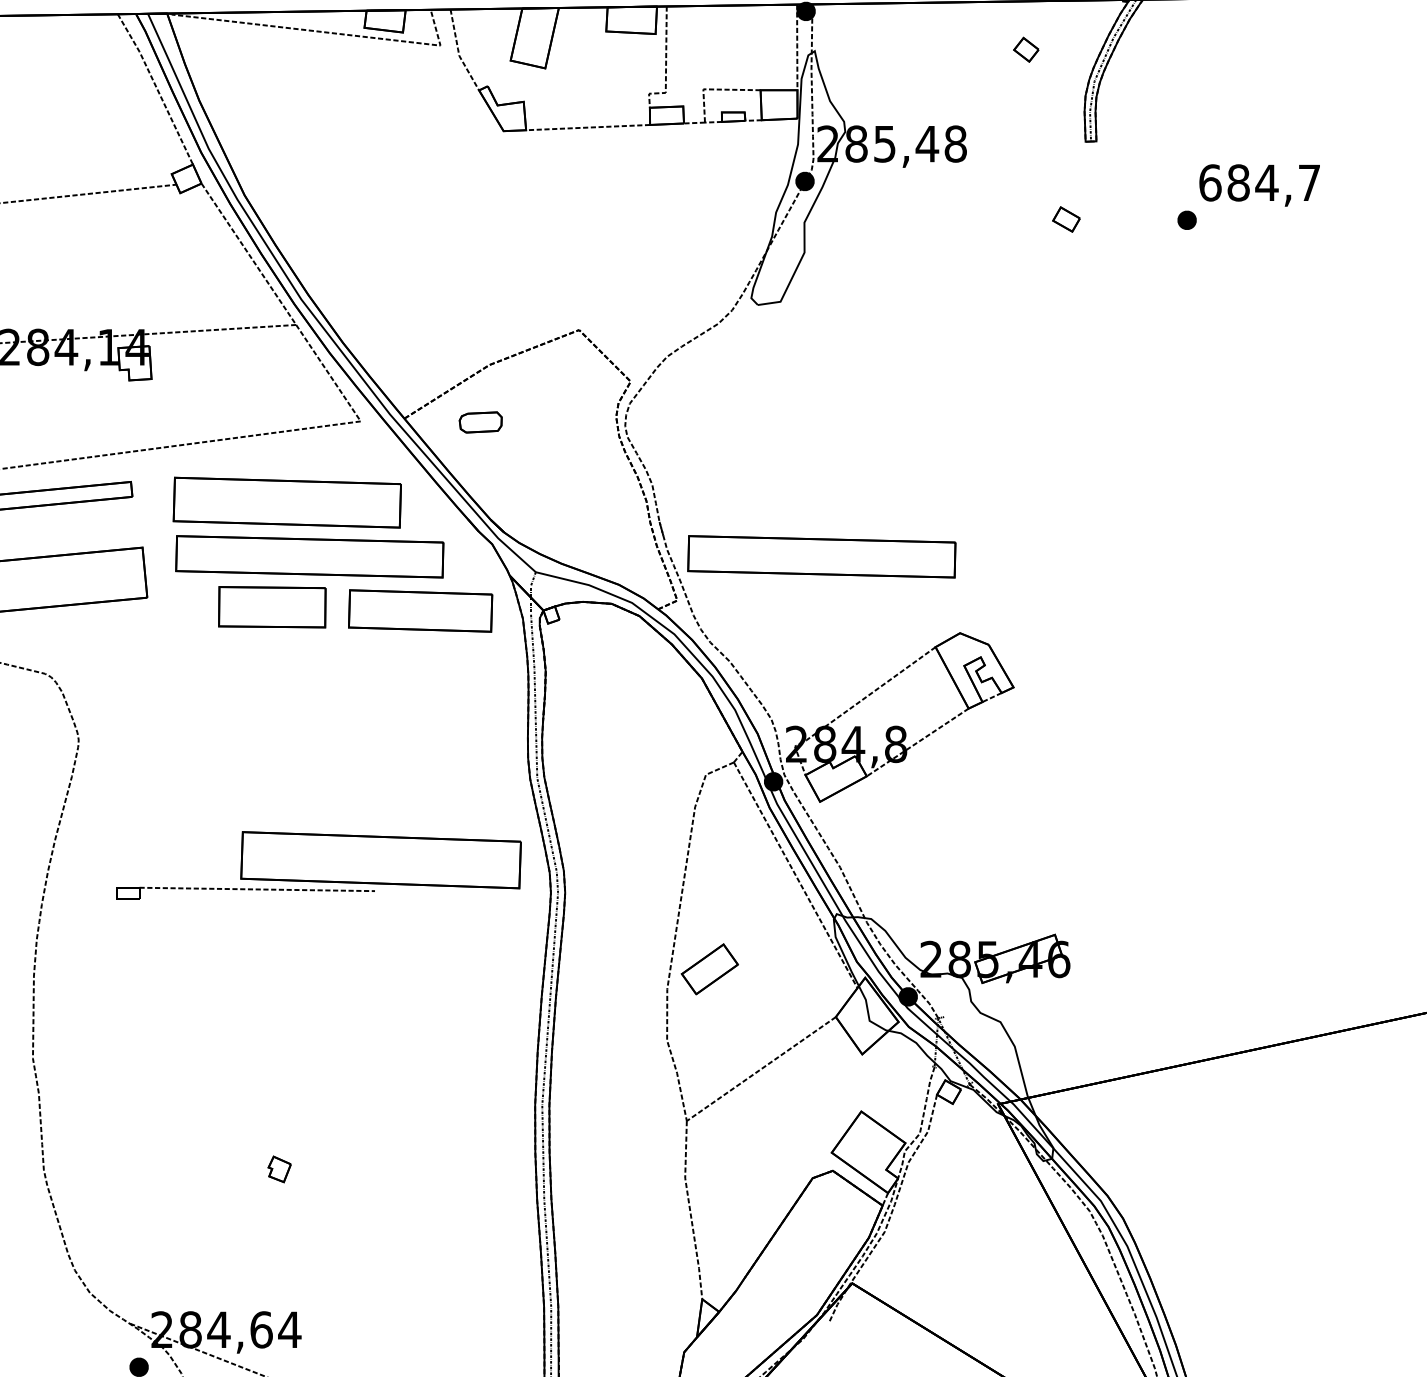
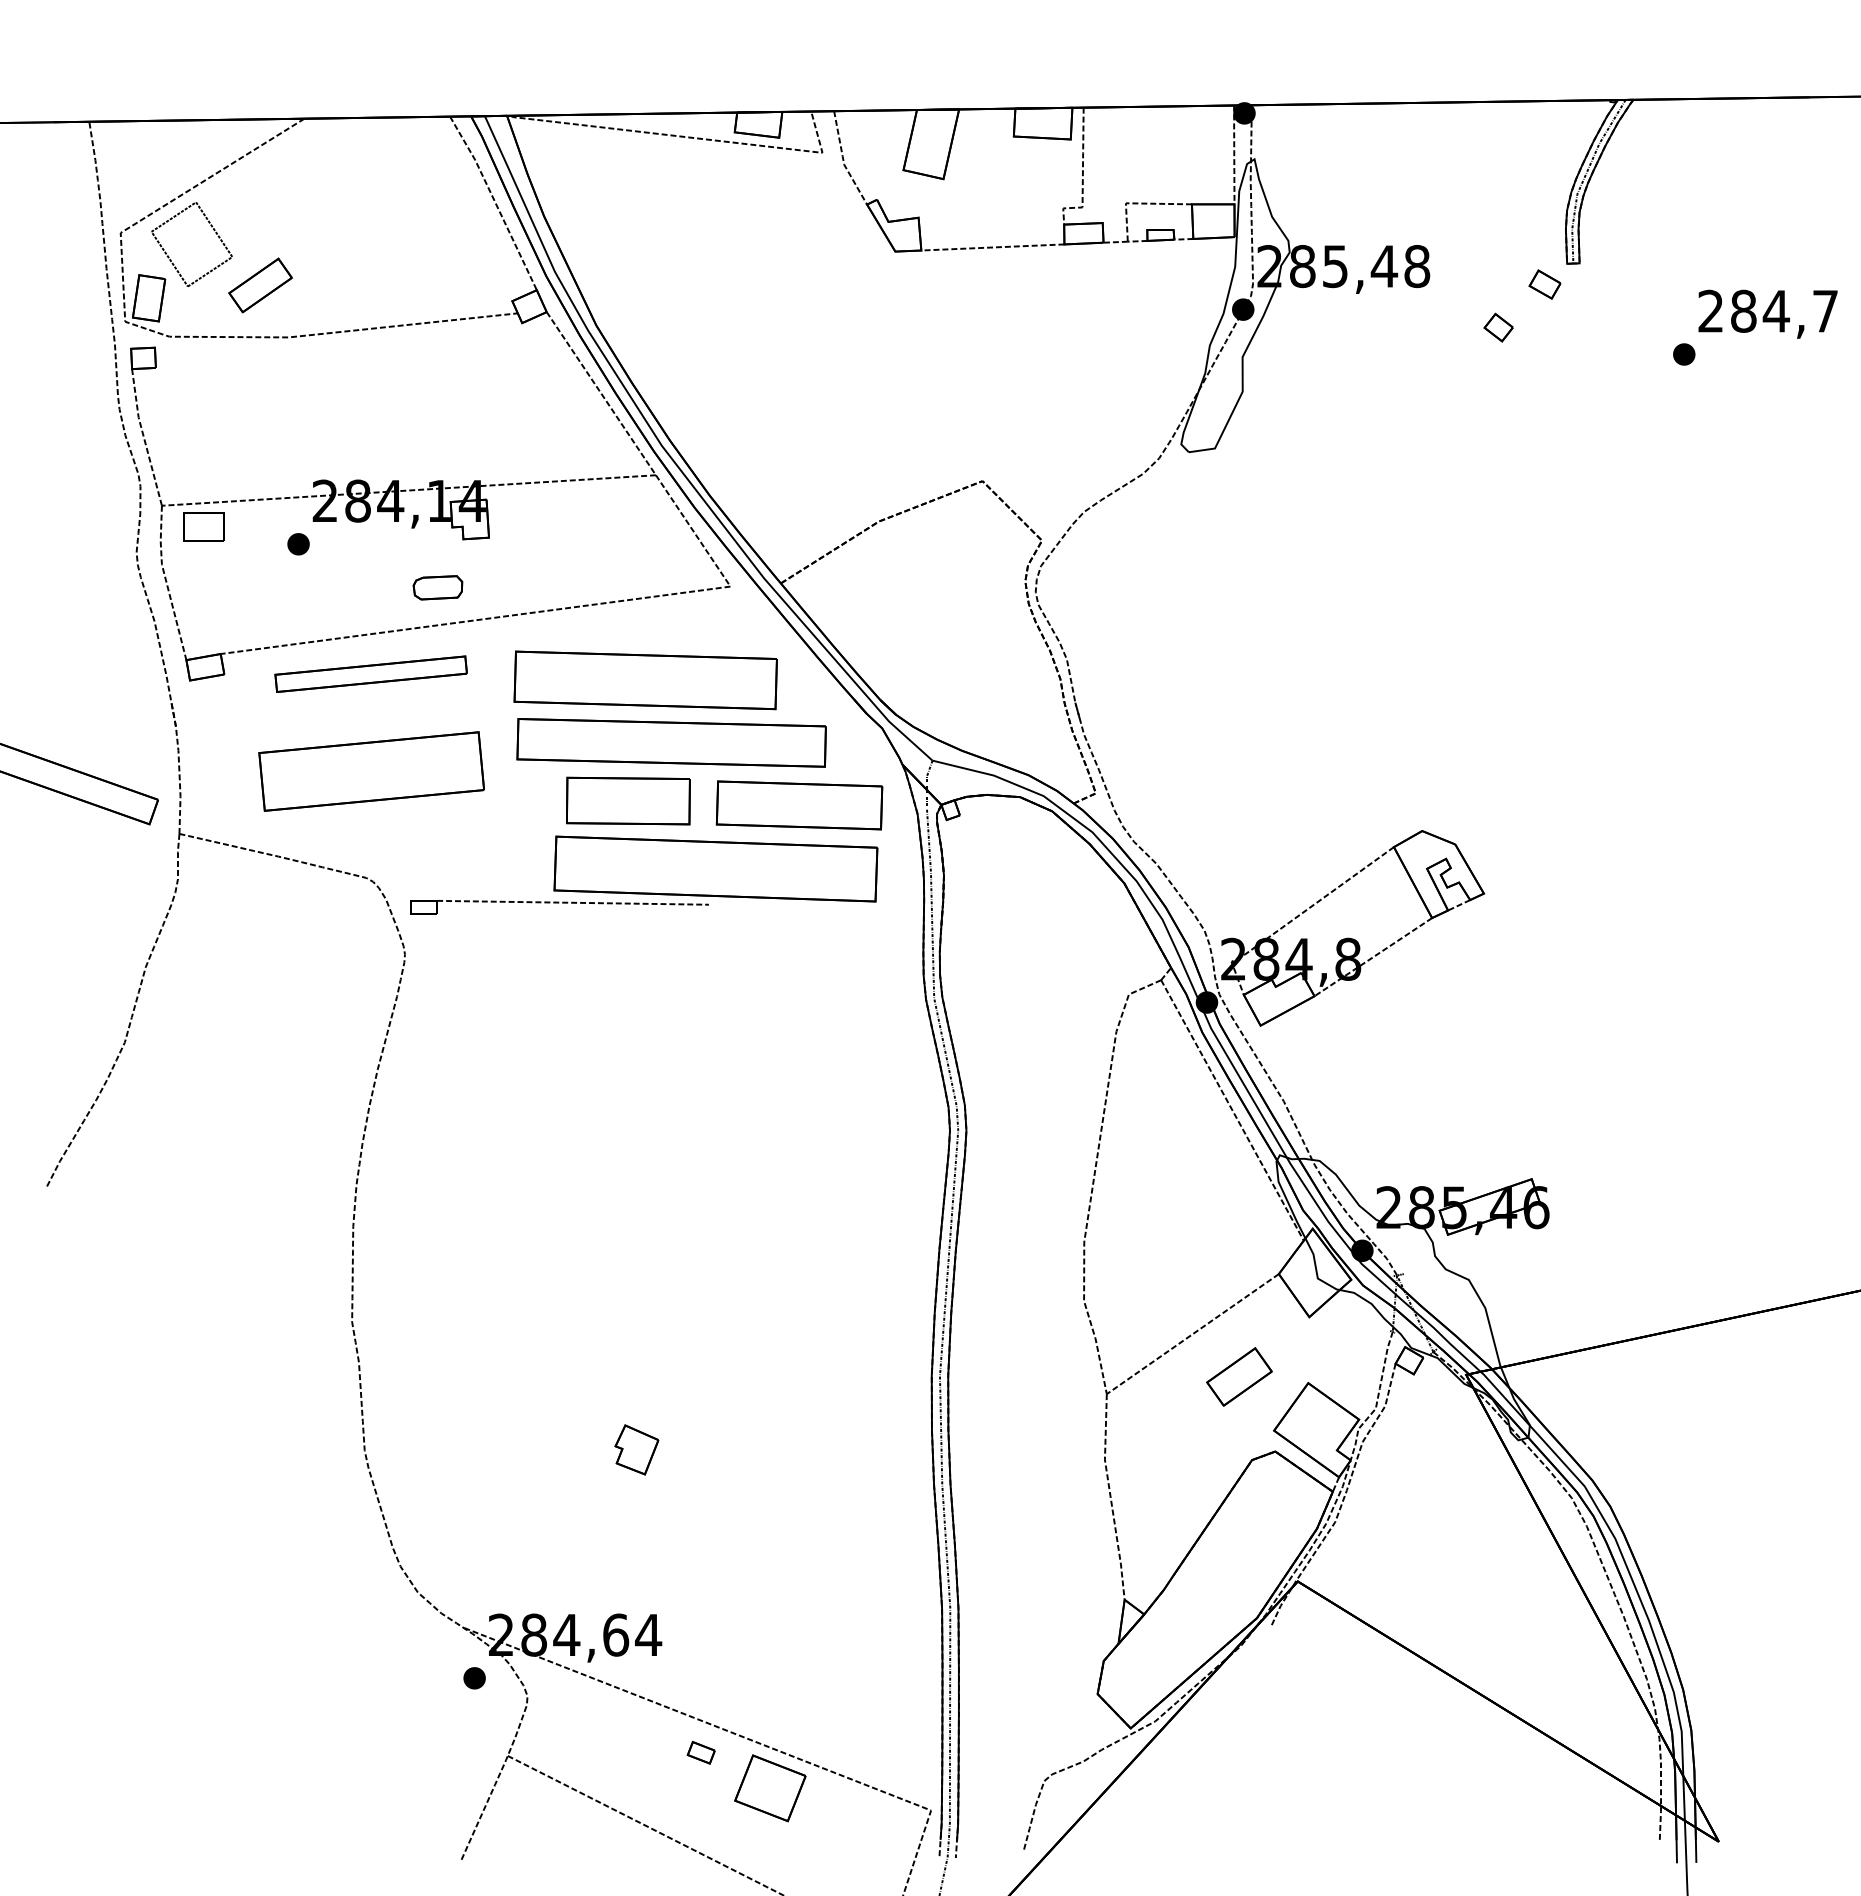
part: (1026, 49) -> (1498, 327), moved
text: (1210, 182) -> (1711, 310), 684,7 -> 284,7
part: (1066, 219) -> (1544, 284), moved
part: (480, 422) -> (437, 587), moved
part: (821, 556) -> (1262, 742), removed
part: (319, 864) -> (644, 874), moved
part: (709, 968) -> (1239, 1376), moved
part: (279, 1169) -> (636, 1449), size x1.67

